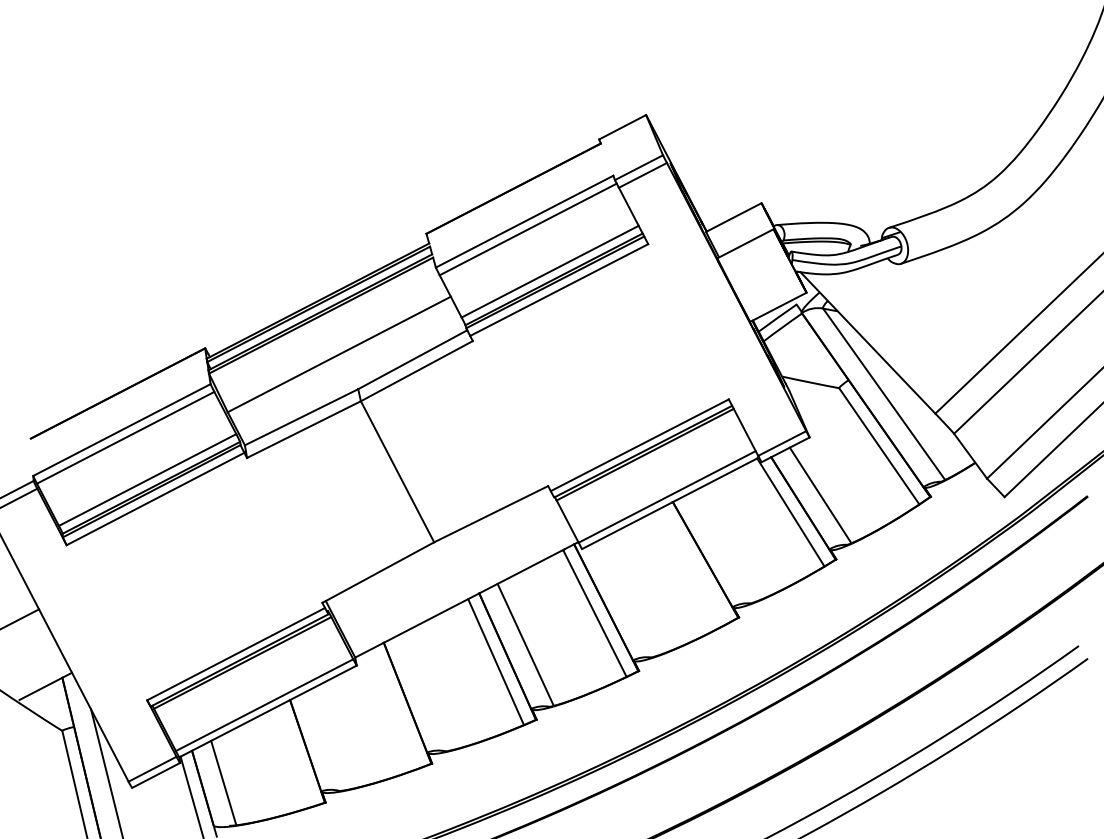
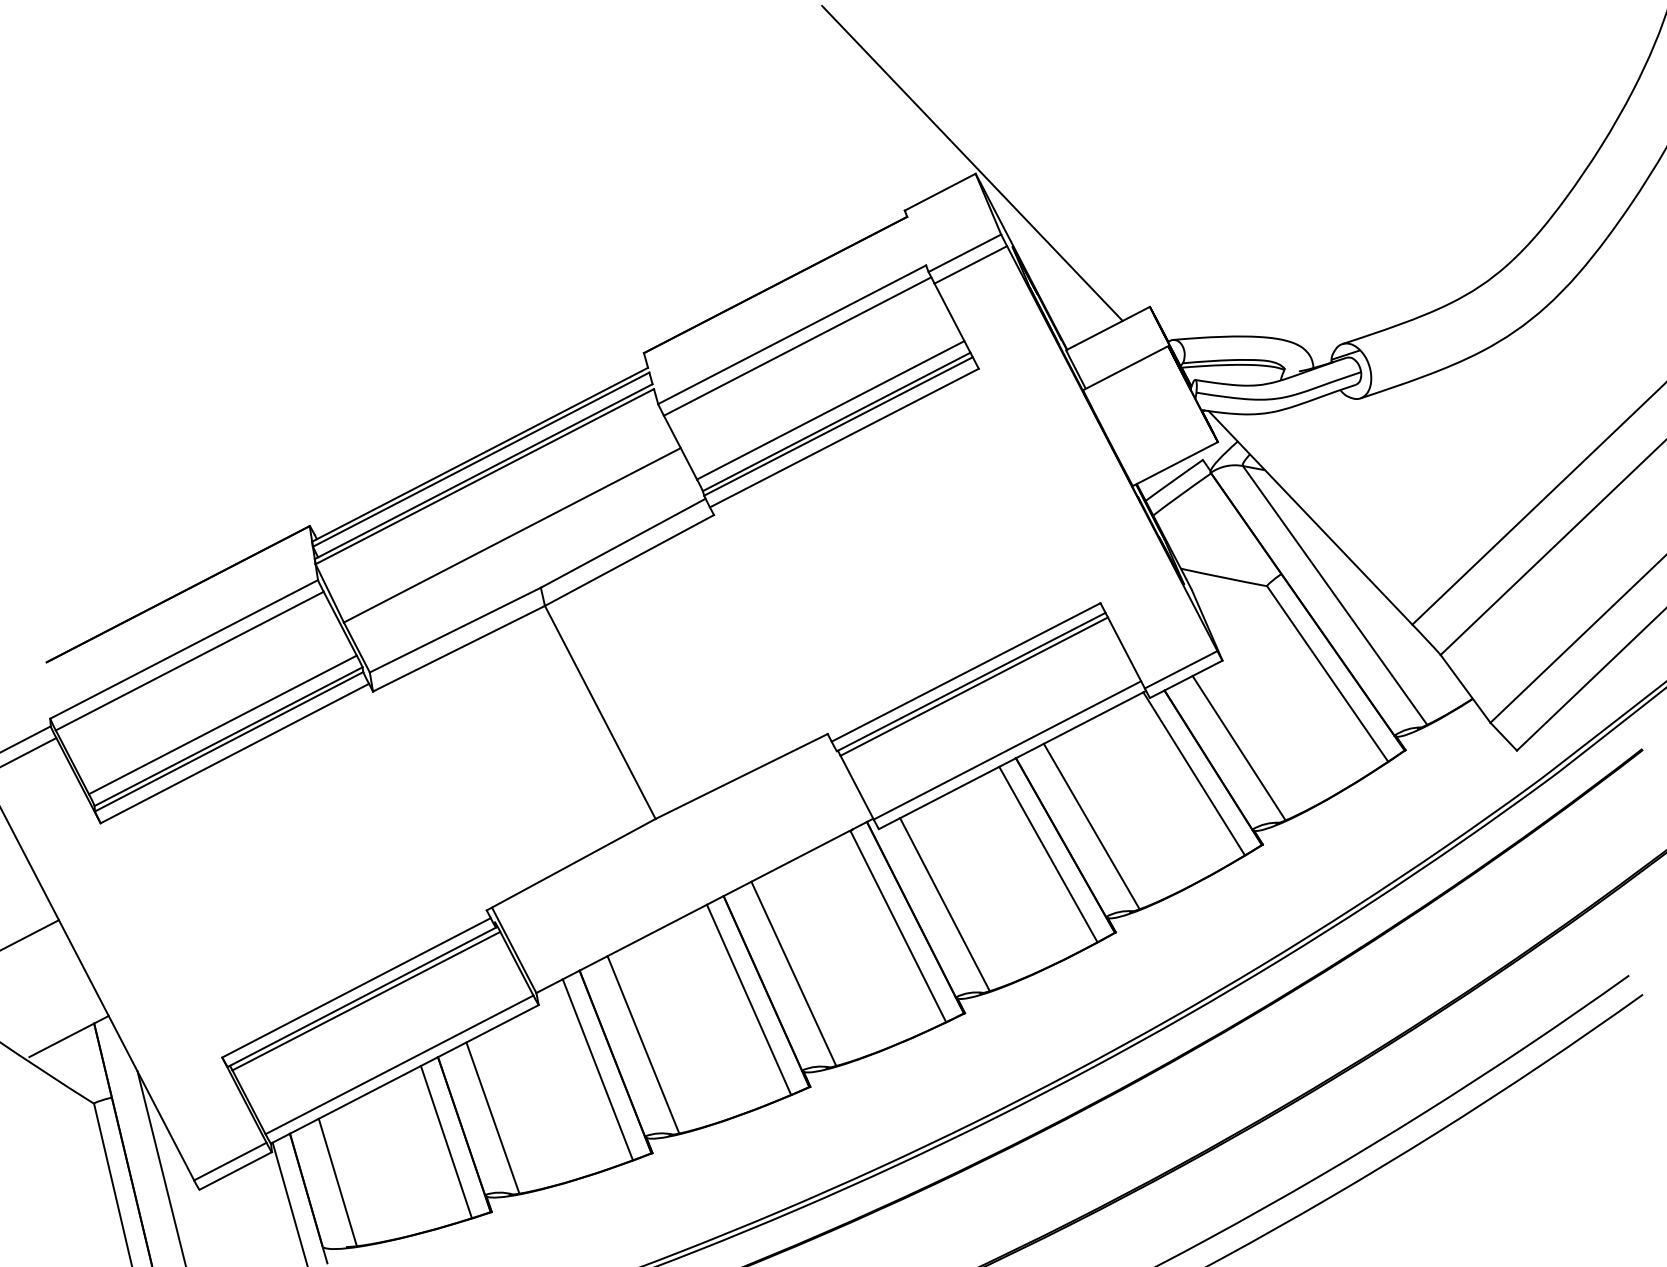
line: (643, 107) -> (971, 162), added
line: (722, 547) -> (1090, 826), added
line: (693, 565) -> (1047, 853), added
line: (625, 598) -> (944, 903), added
line: (425, 691) -> (642, 1044), added
line: (395, 708) -> (597, 1069), added
line: (326, 740) -> (492, 1118), added
line: (295, 755) -> (446, 1140), added

